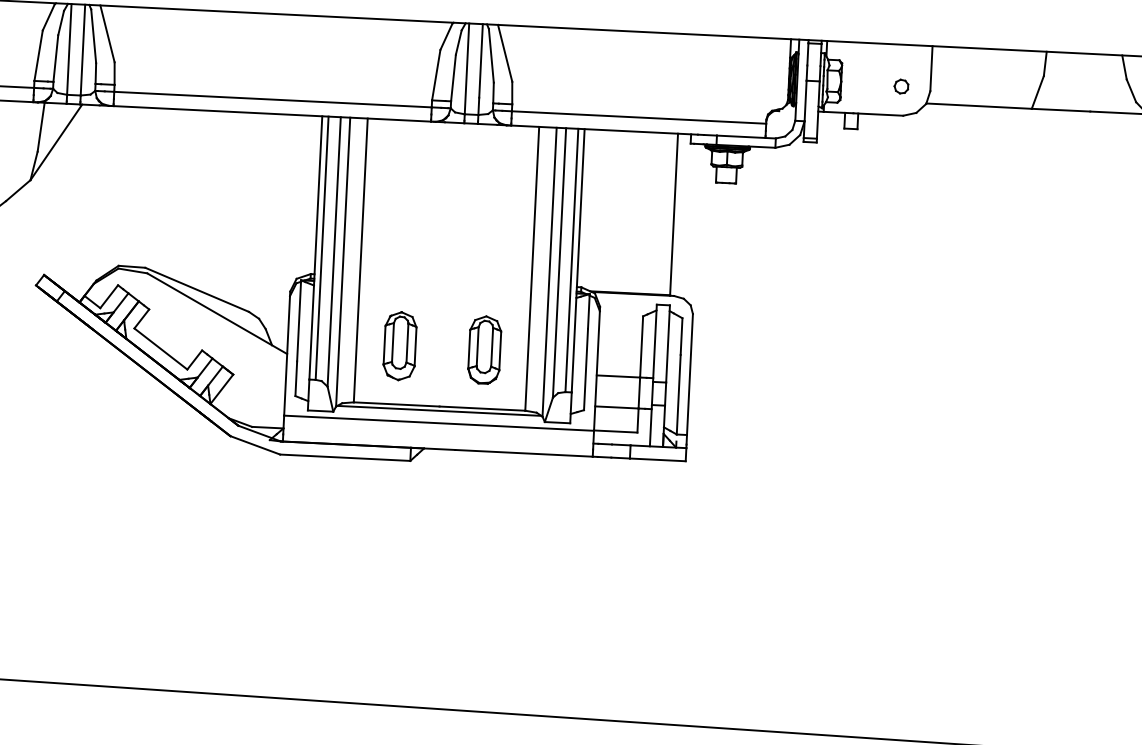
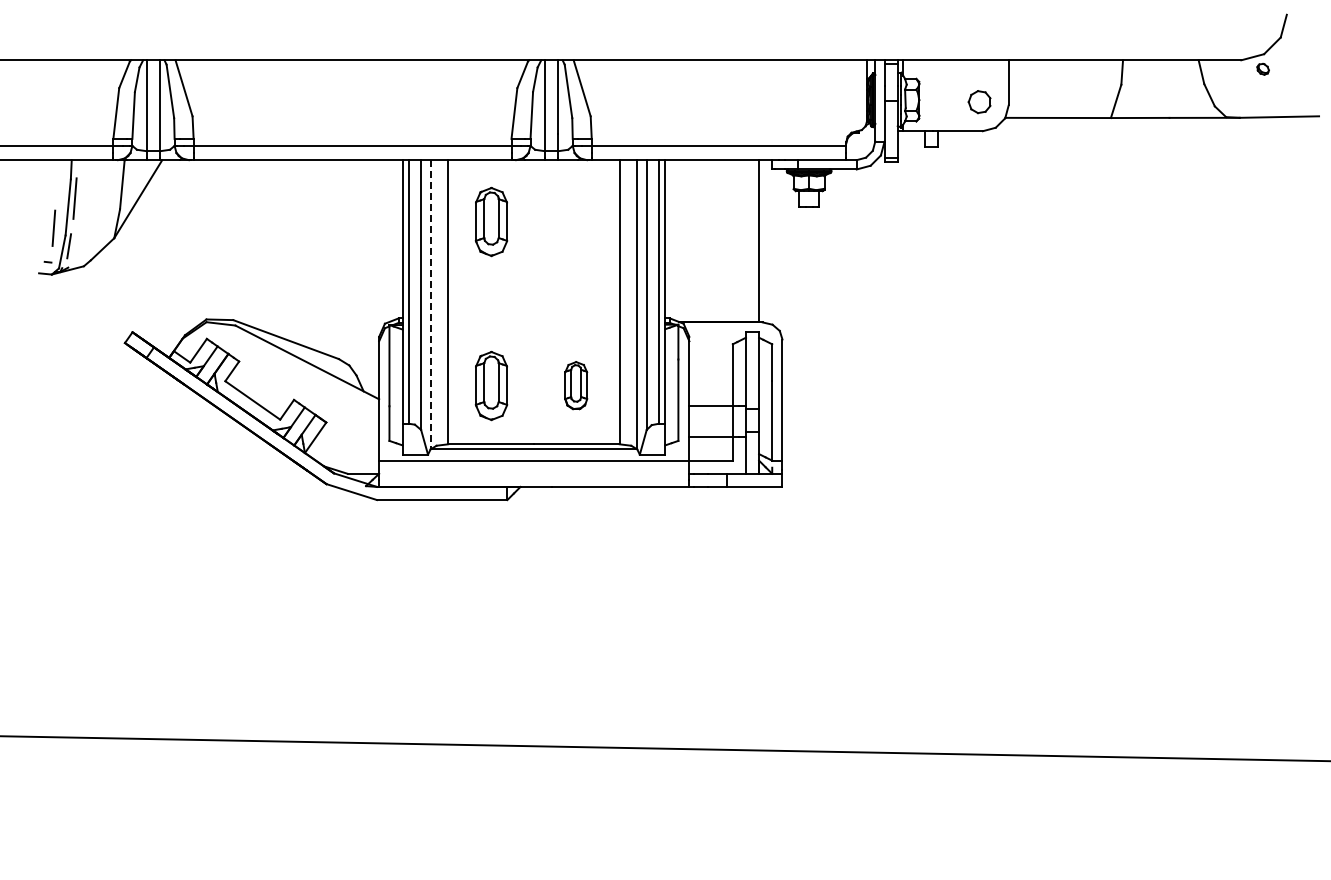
part: (901, 86) -> (979, 102), size x1.6
part: (408, 181) -> (491, 221), added
line: (343, 261) -> (430, 304), solid -> dashed
part: (483, 349) -> (575, 385), size x0.7

